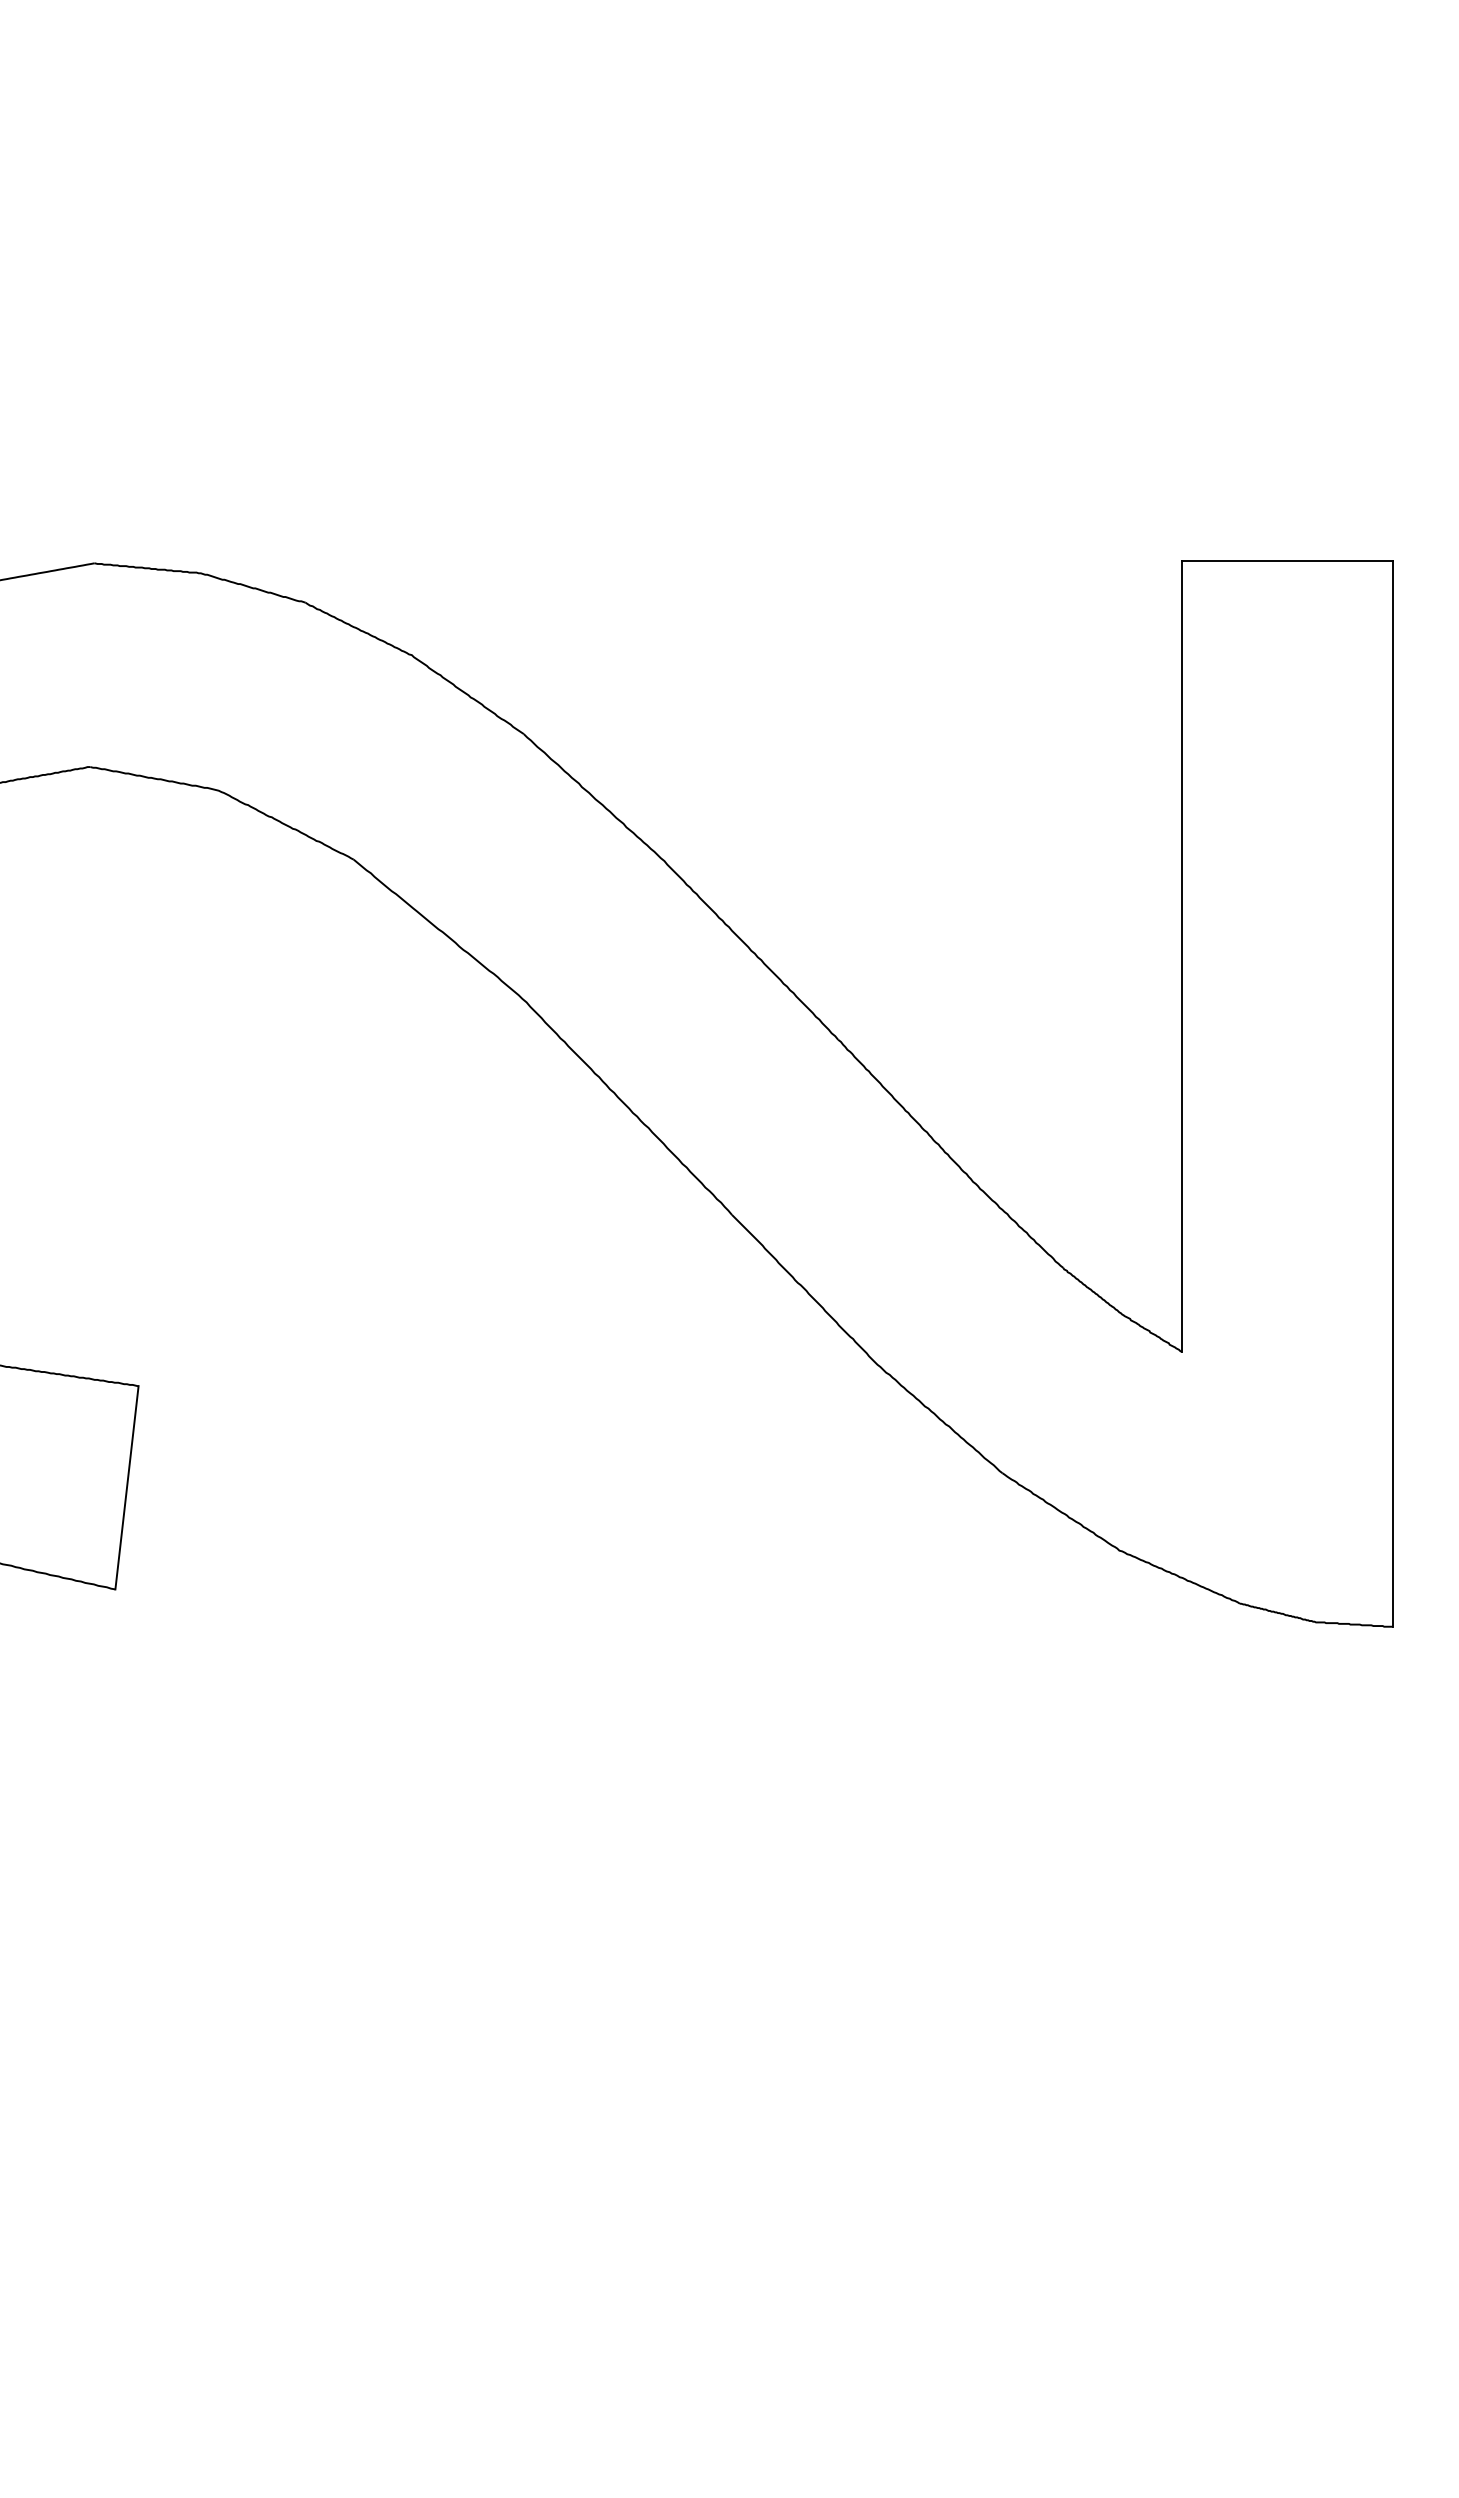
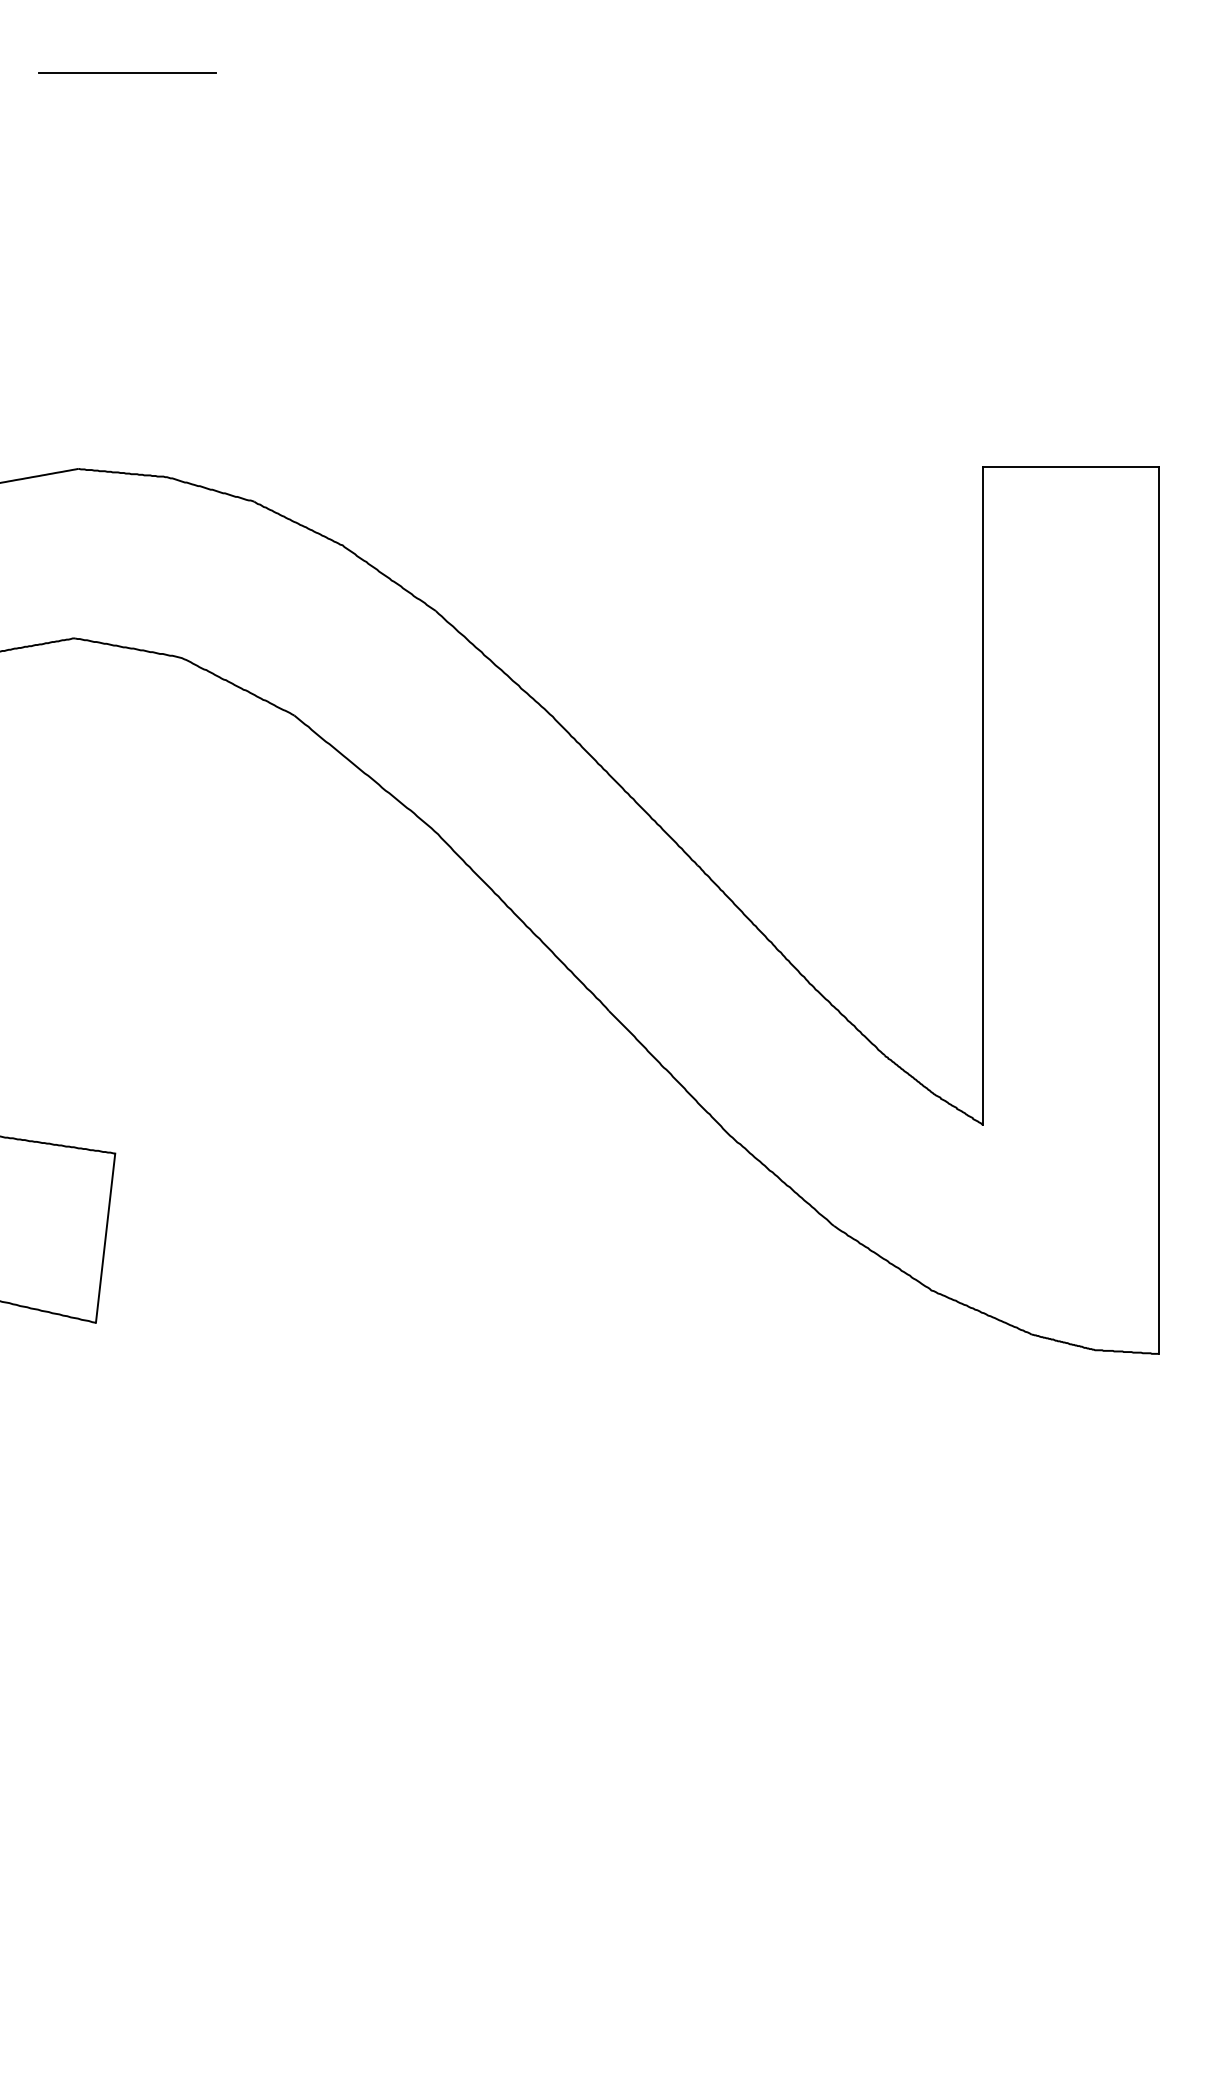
line: (152, 87) -> (126, 72), added

